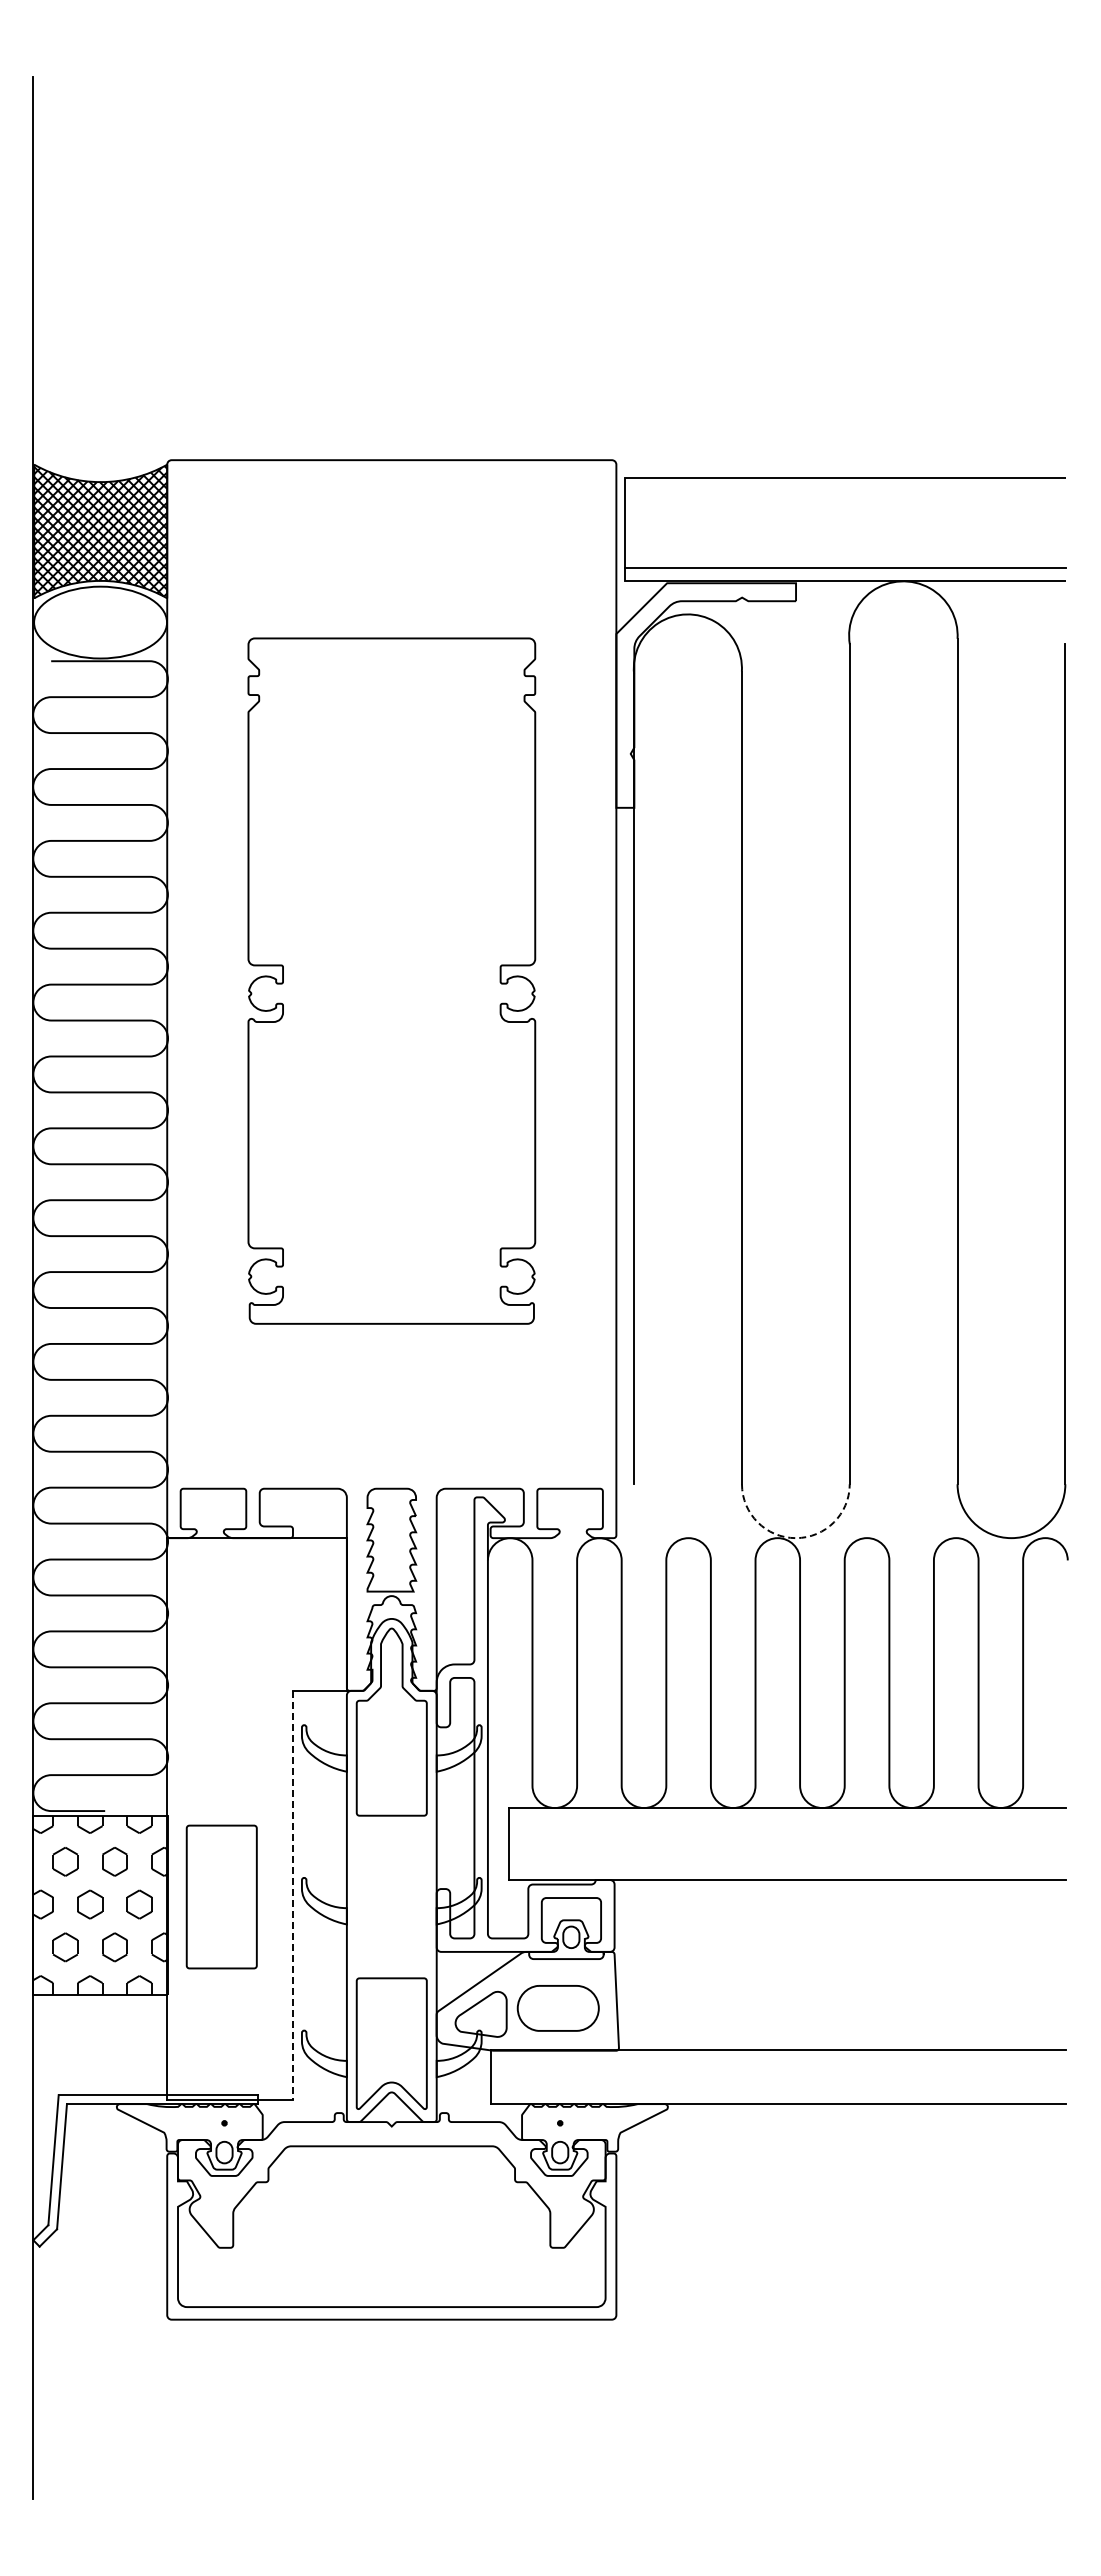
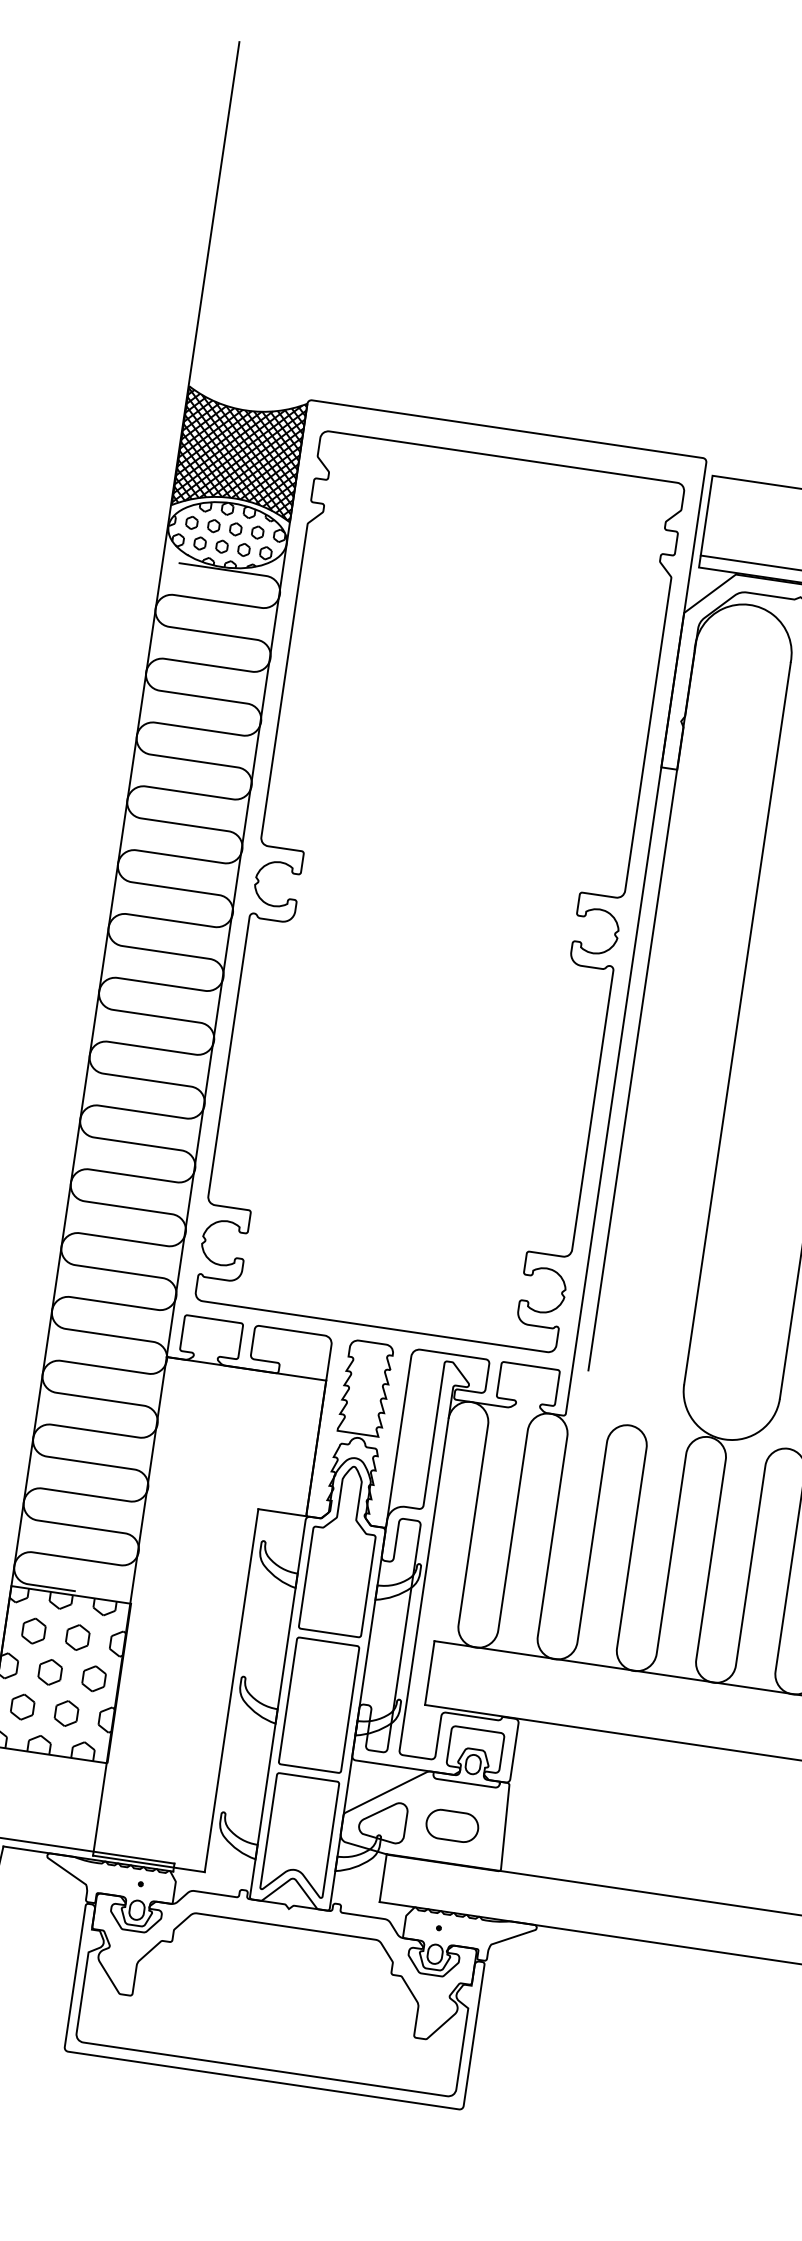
hatch: (99, 622) -> (226, 535), added
part: (391, 980) -> (439, 891), size x1.43
arc: (795, 1538) -> (724, 1439), dashed -> solid
line: (292, 1895) -> (231, 1690), dashed -> solid
part: (221, 1896) -> (318, 1704), moved
part: (558, 2008) -> (452, 1826), size x0.71

